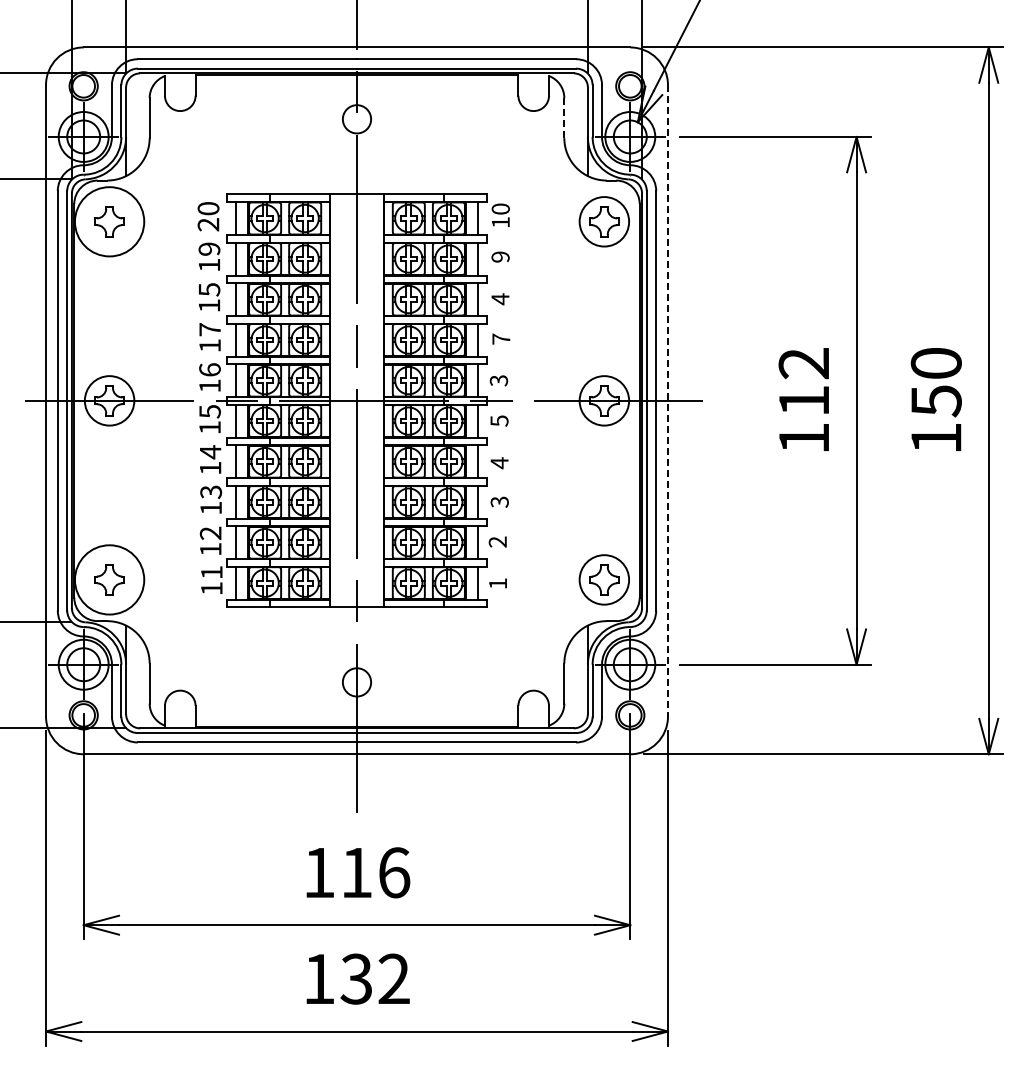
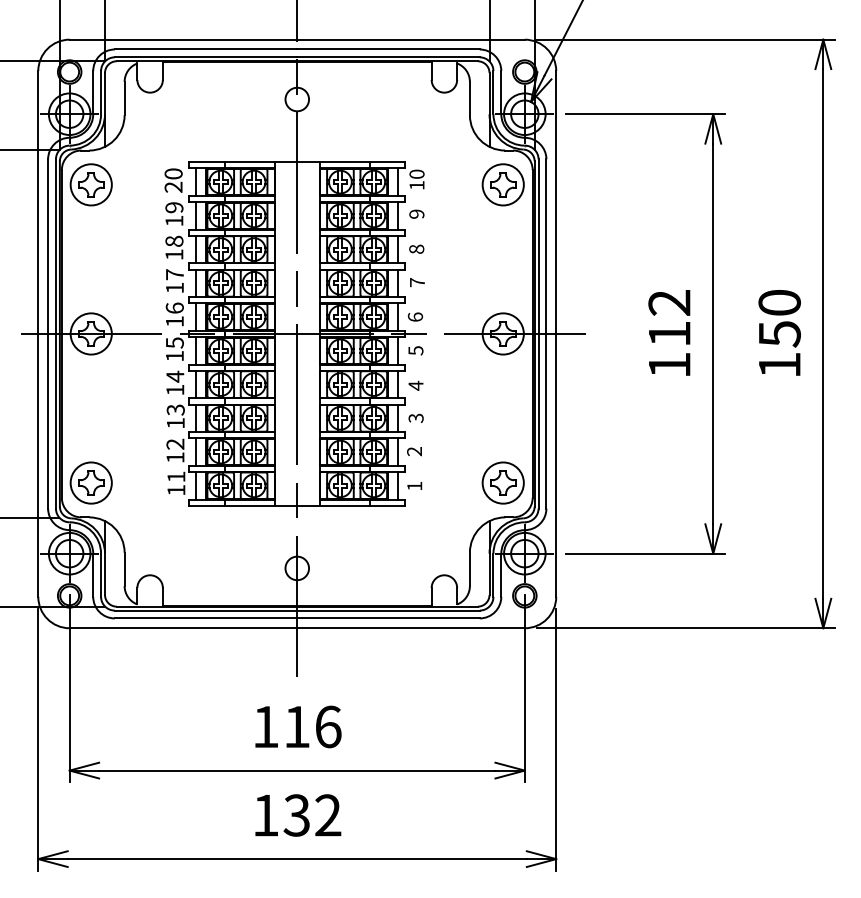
line: (564, 117) -> (470, 98), dashed -> solid
circle: (109, 221) -> (91, 184), size x0.71
text: (209, 289) -> (174, 241), 15 -> 18
text: (500, 299) -> (416, 249), 4 -> 8
text: (498, 380) -> (415, 317), 3 -> 6
line: (668, 400) -> (556, 333), dashed -> solid
circle: (109, 579) -> (91, 482), size x0.71

